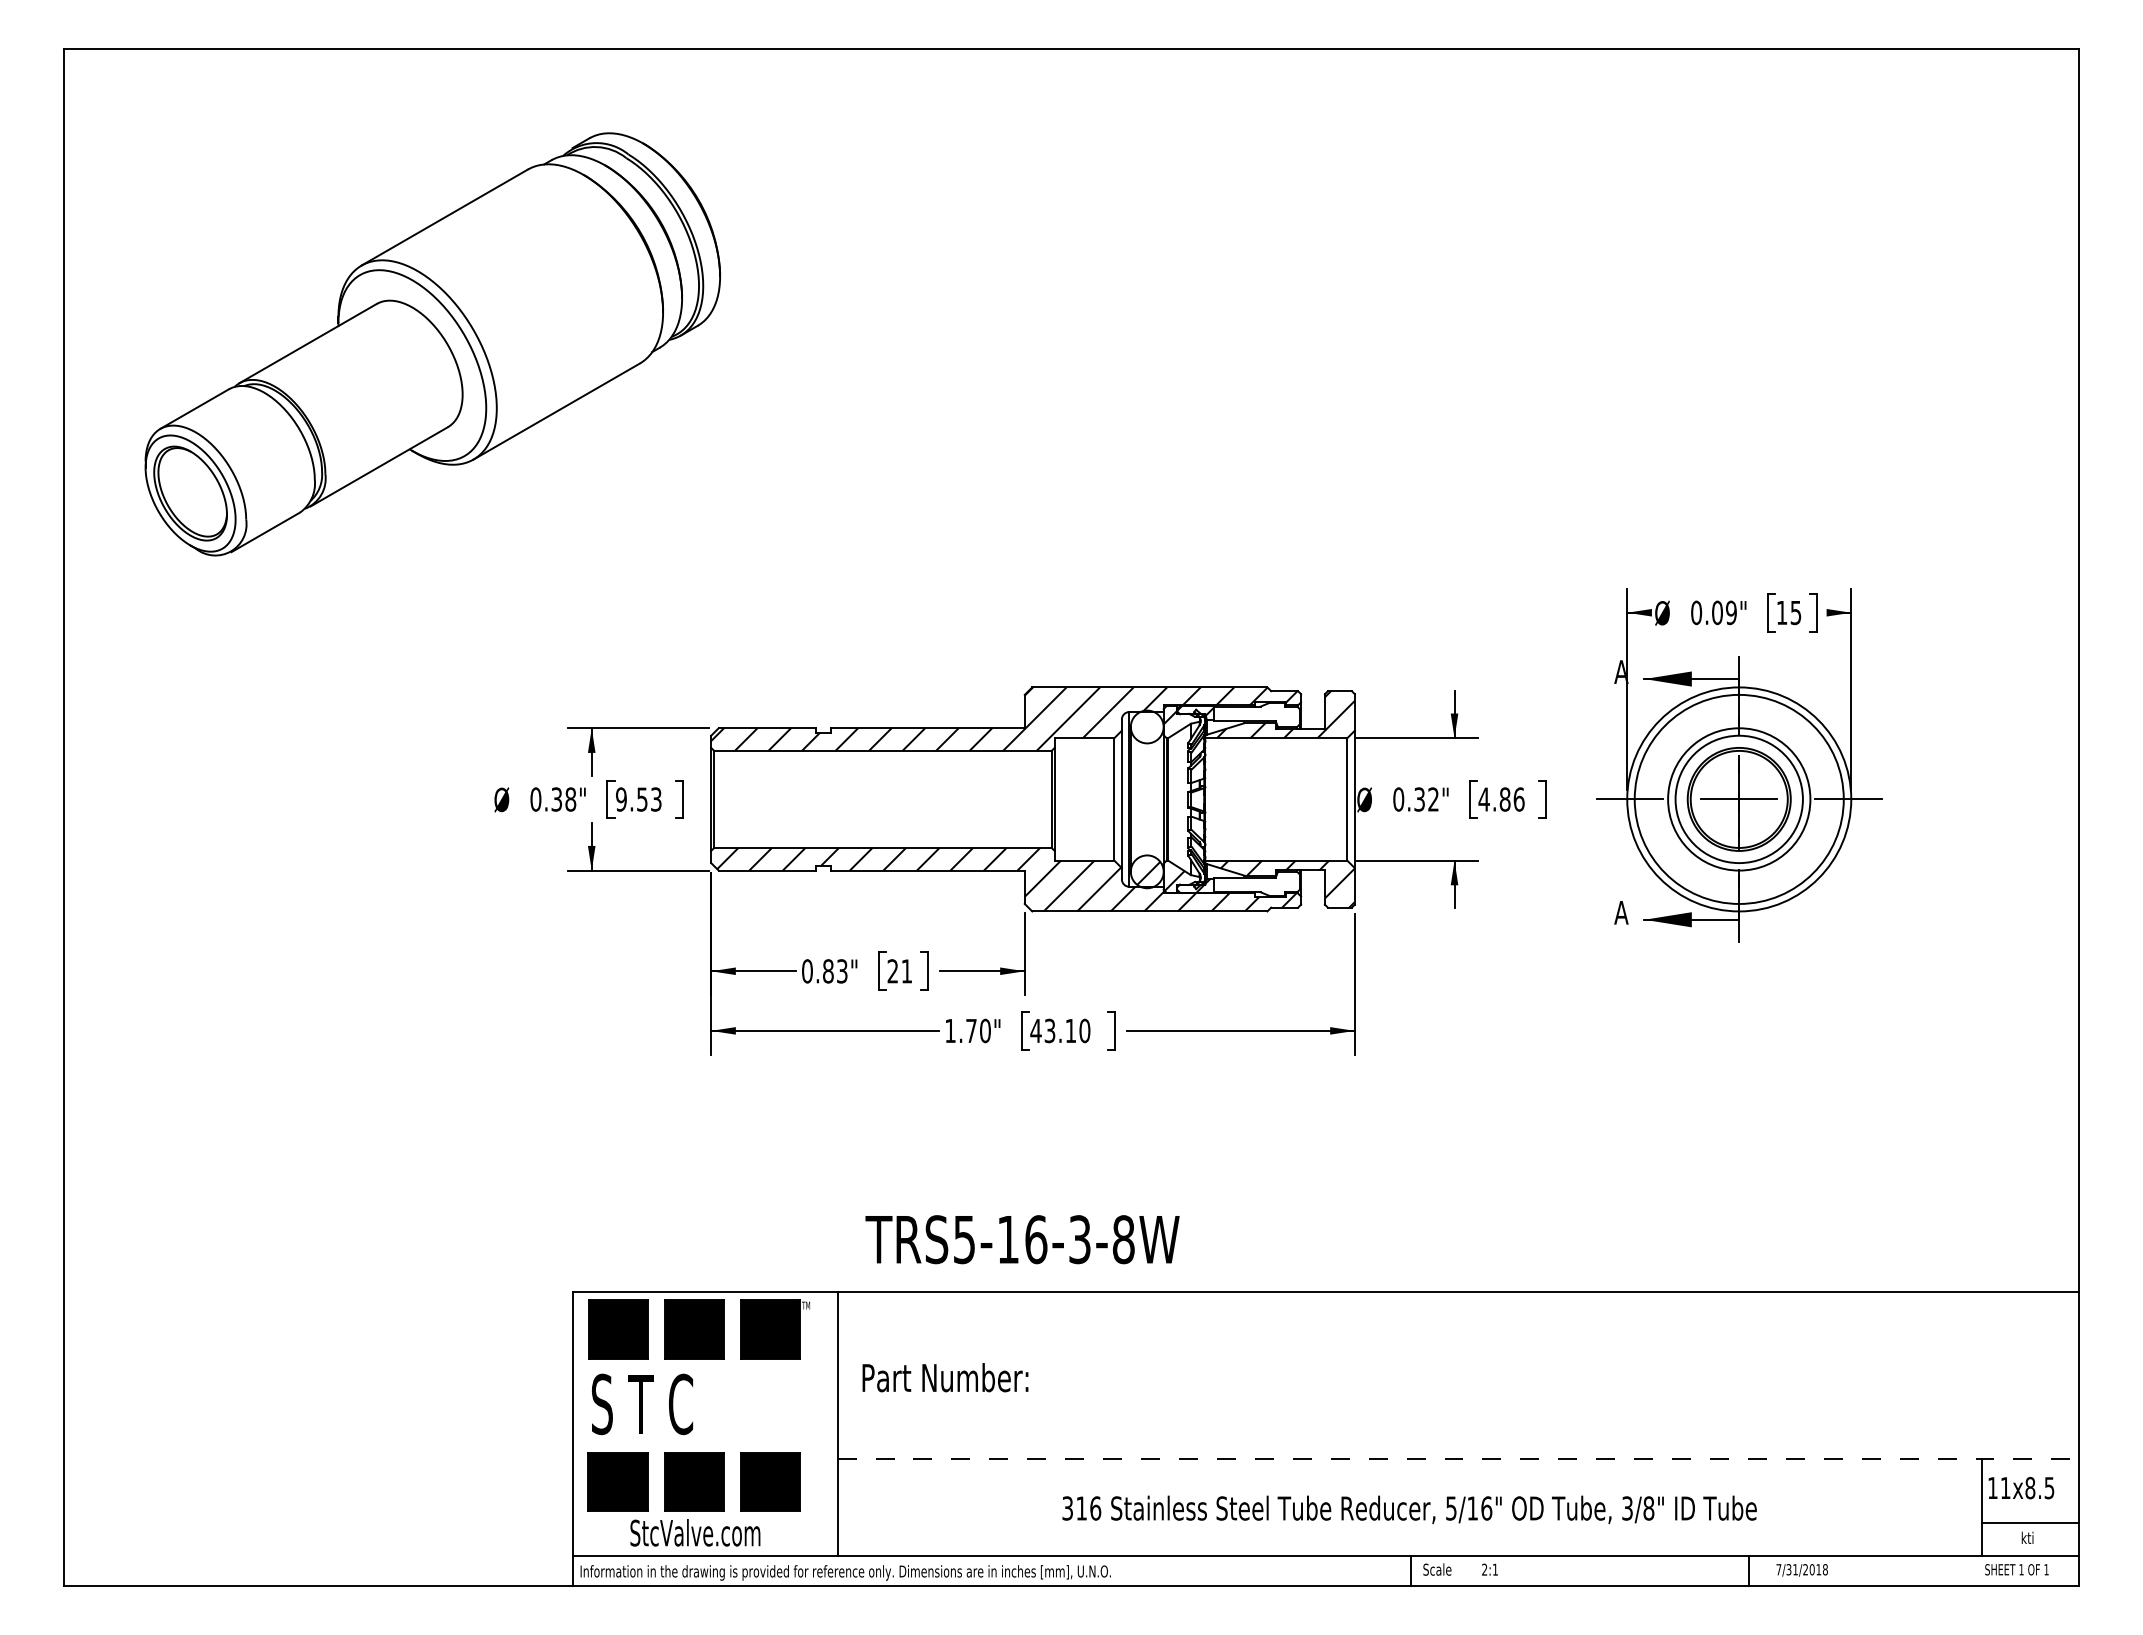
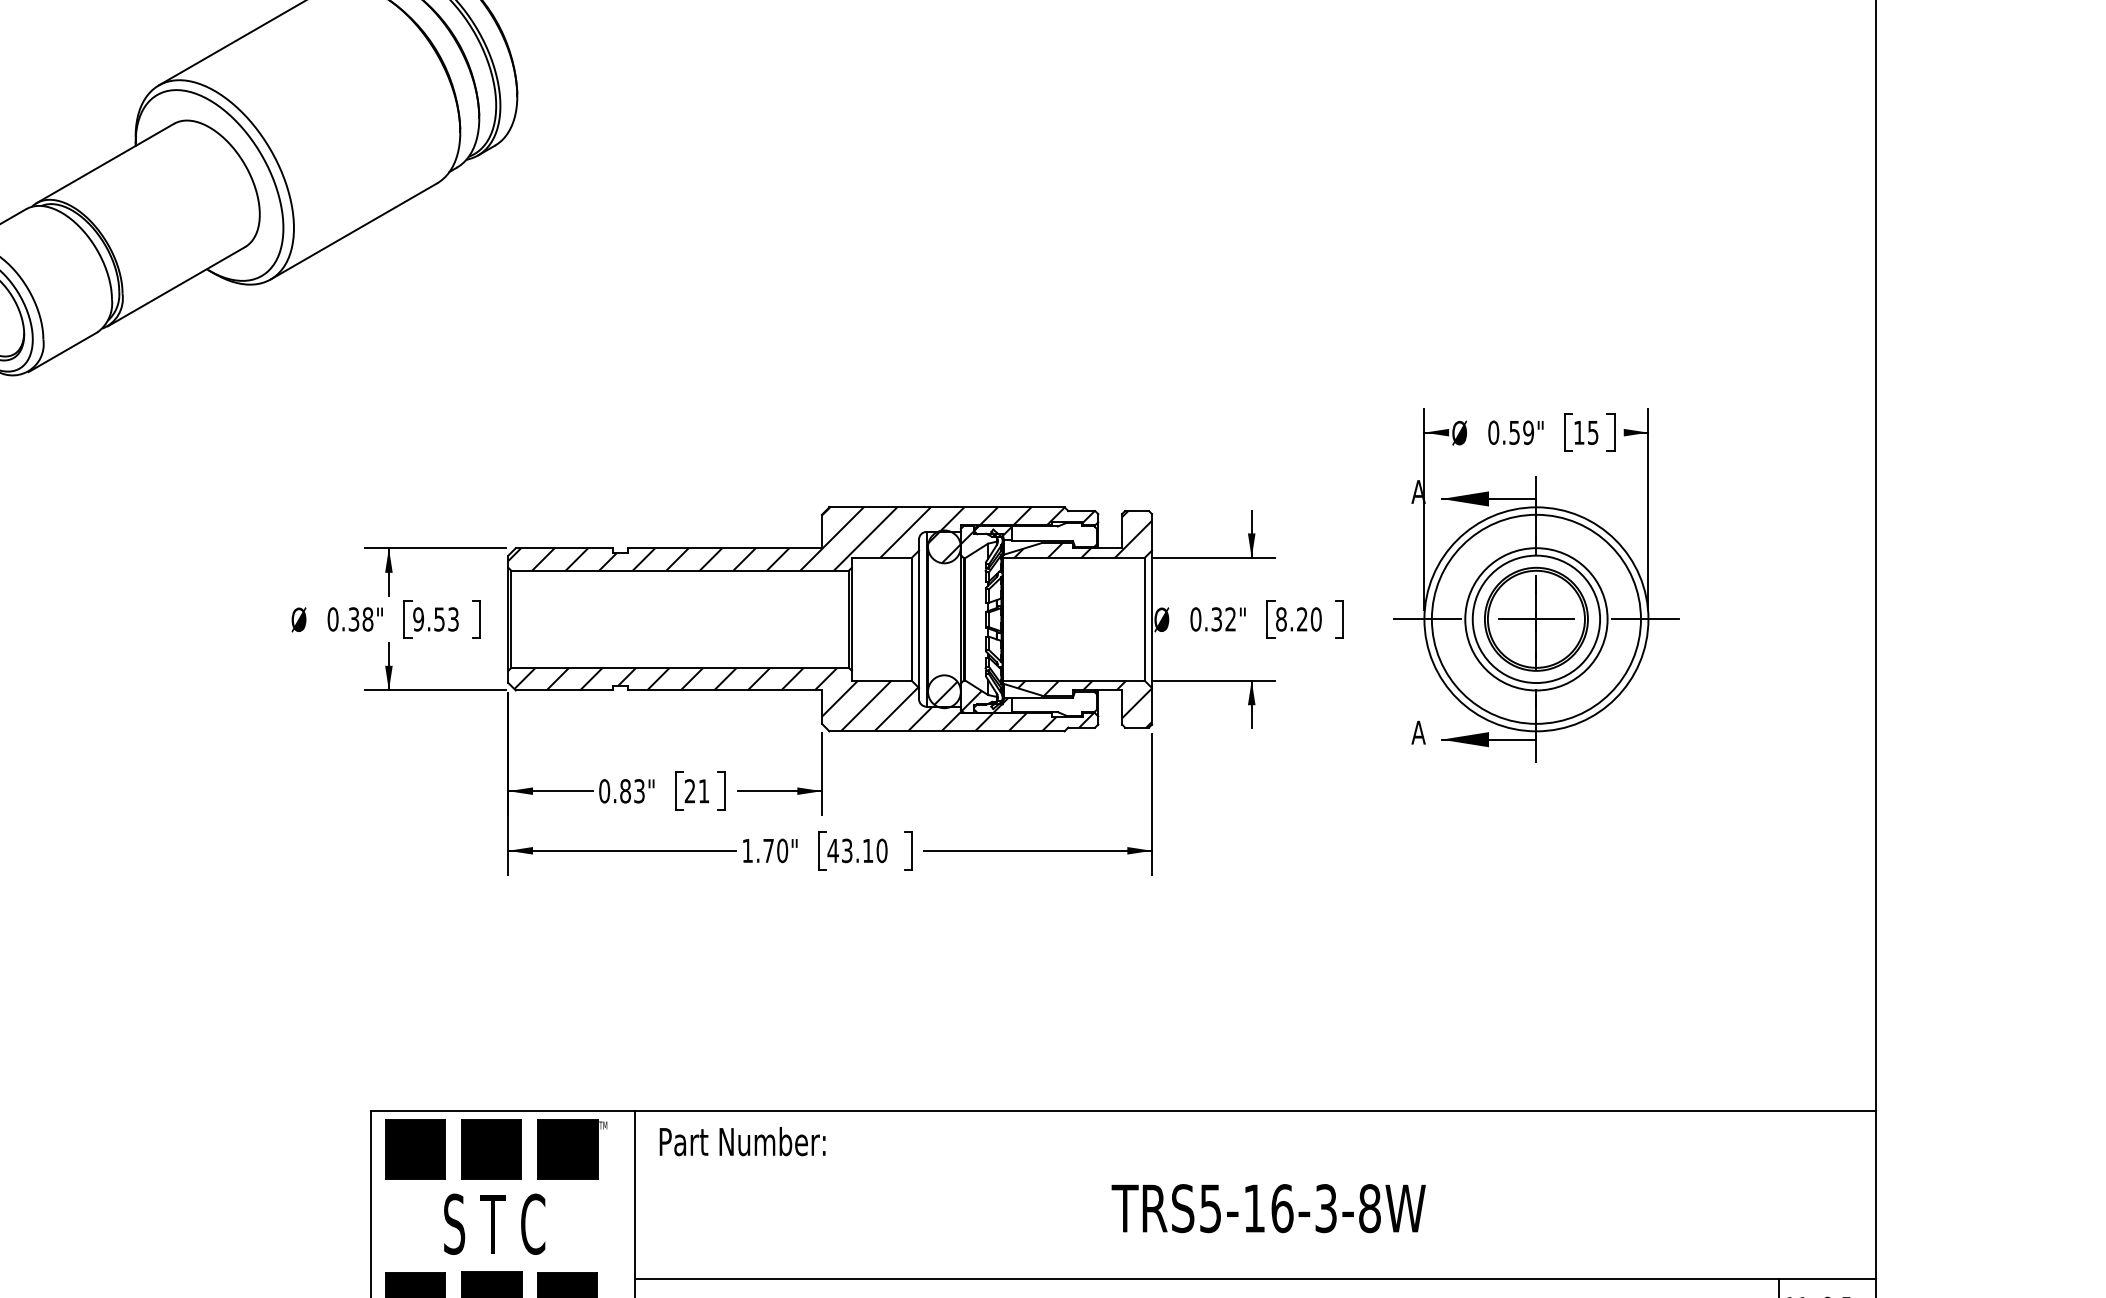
text: (1717, 612) -> (1514, 432), 0.09" -> 0.59"
hatch: (1147, 726) -> (944, 546), added
text: (1501, 799) -> (1298, 619), 4.86 -> 8.20
text: (1022, 1239) -> (1268, 1208), moved
text: (945, 1377) -> (742, 1141), moved
text: (642, 1404) -> (494, 1224), moved
line: (1458, 1459) -> (1255, 1279), dashed -> solid

